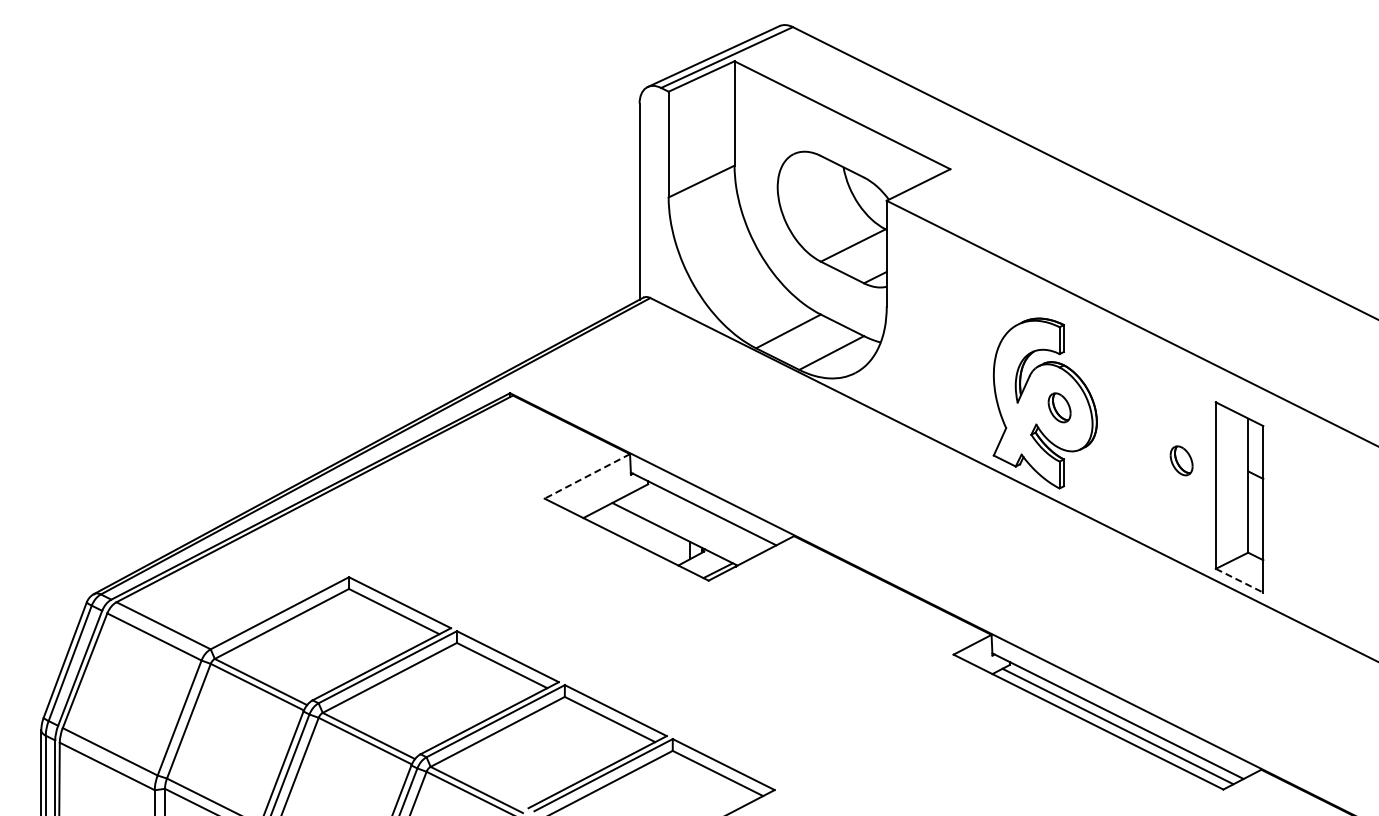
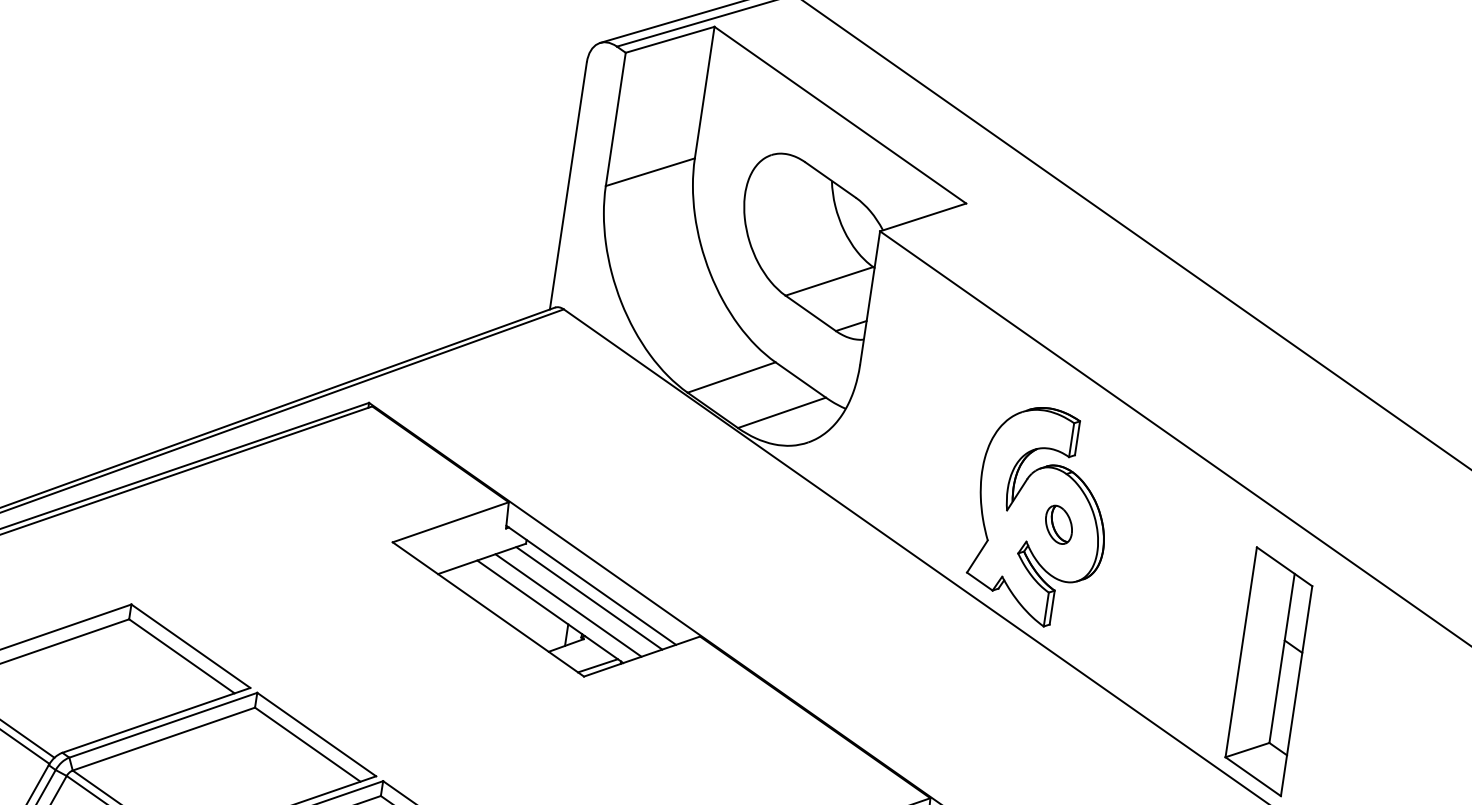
part: (1181, 460) -> (1202, 614), removed
line: (586, 476) -> (449, 522), dashed -> solid
line: (703, 519) -> (589, 598), added
line: (687, 527) -> (567, 605), added
line: (1239, 580) -> (1253, 776), dashed -> solid

